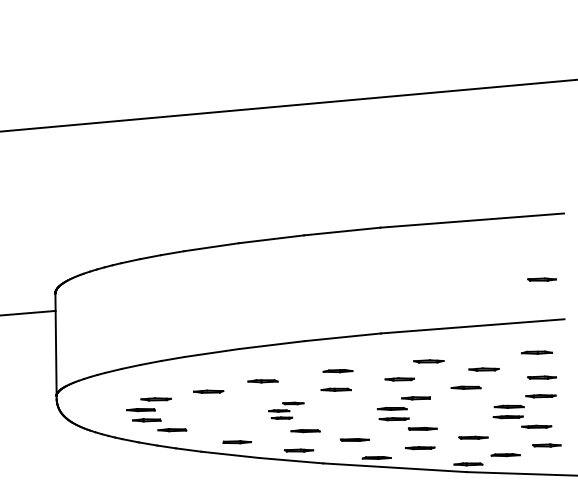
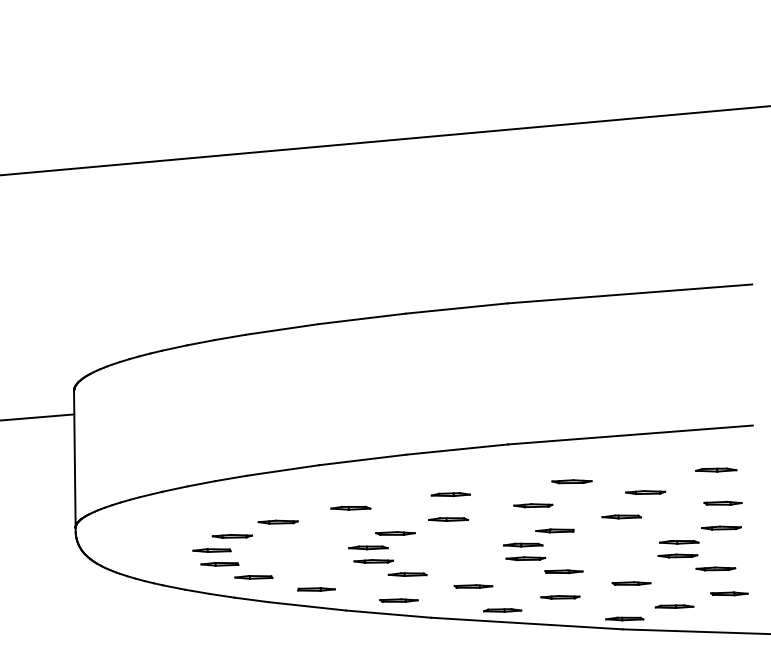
line: (541, 279) -> (722, 372), removed
part: (285, 410) -> (380, 547), size x1.43
part: (156, 414) -> (232, 556), moved

